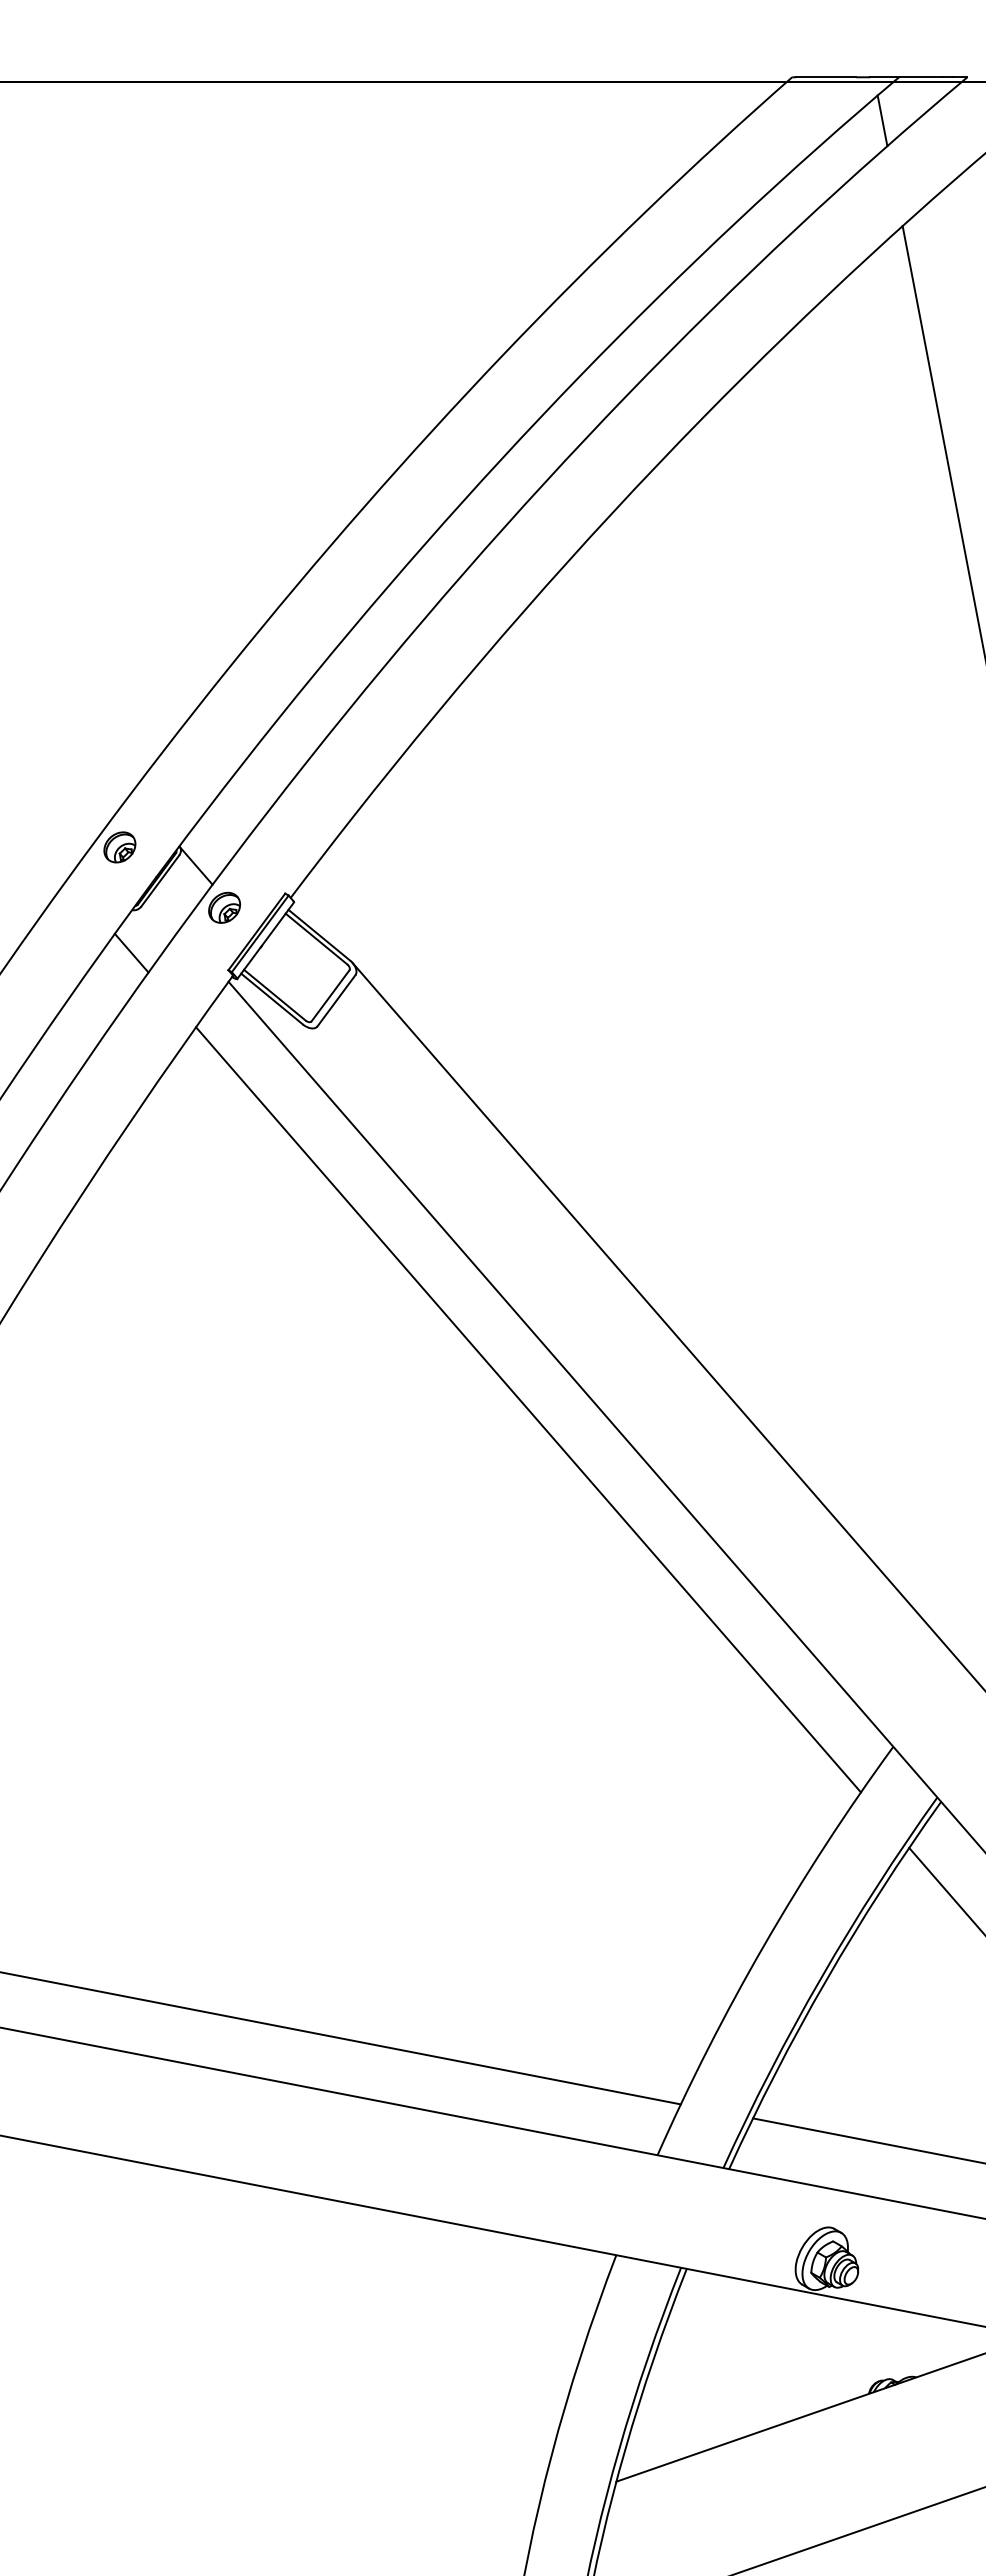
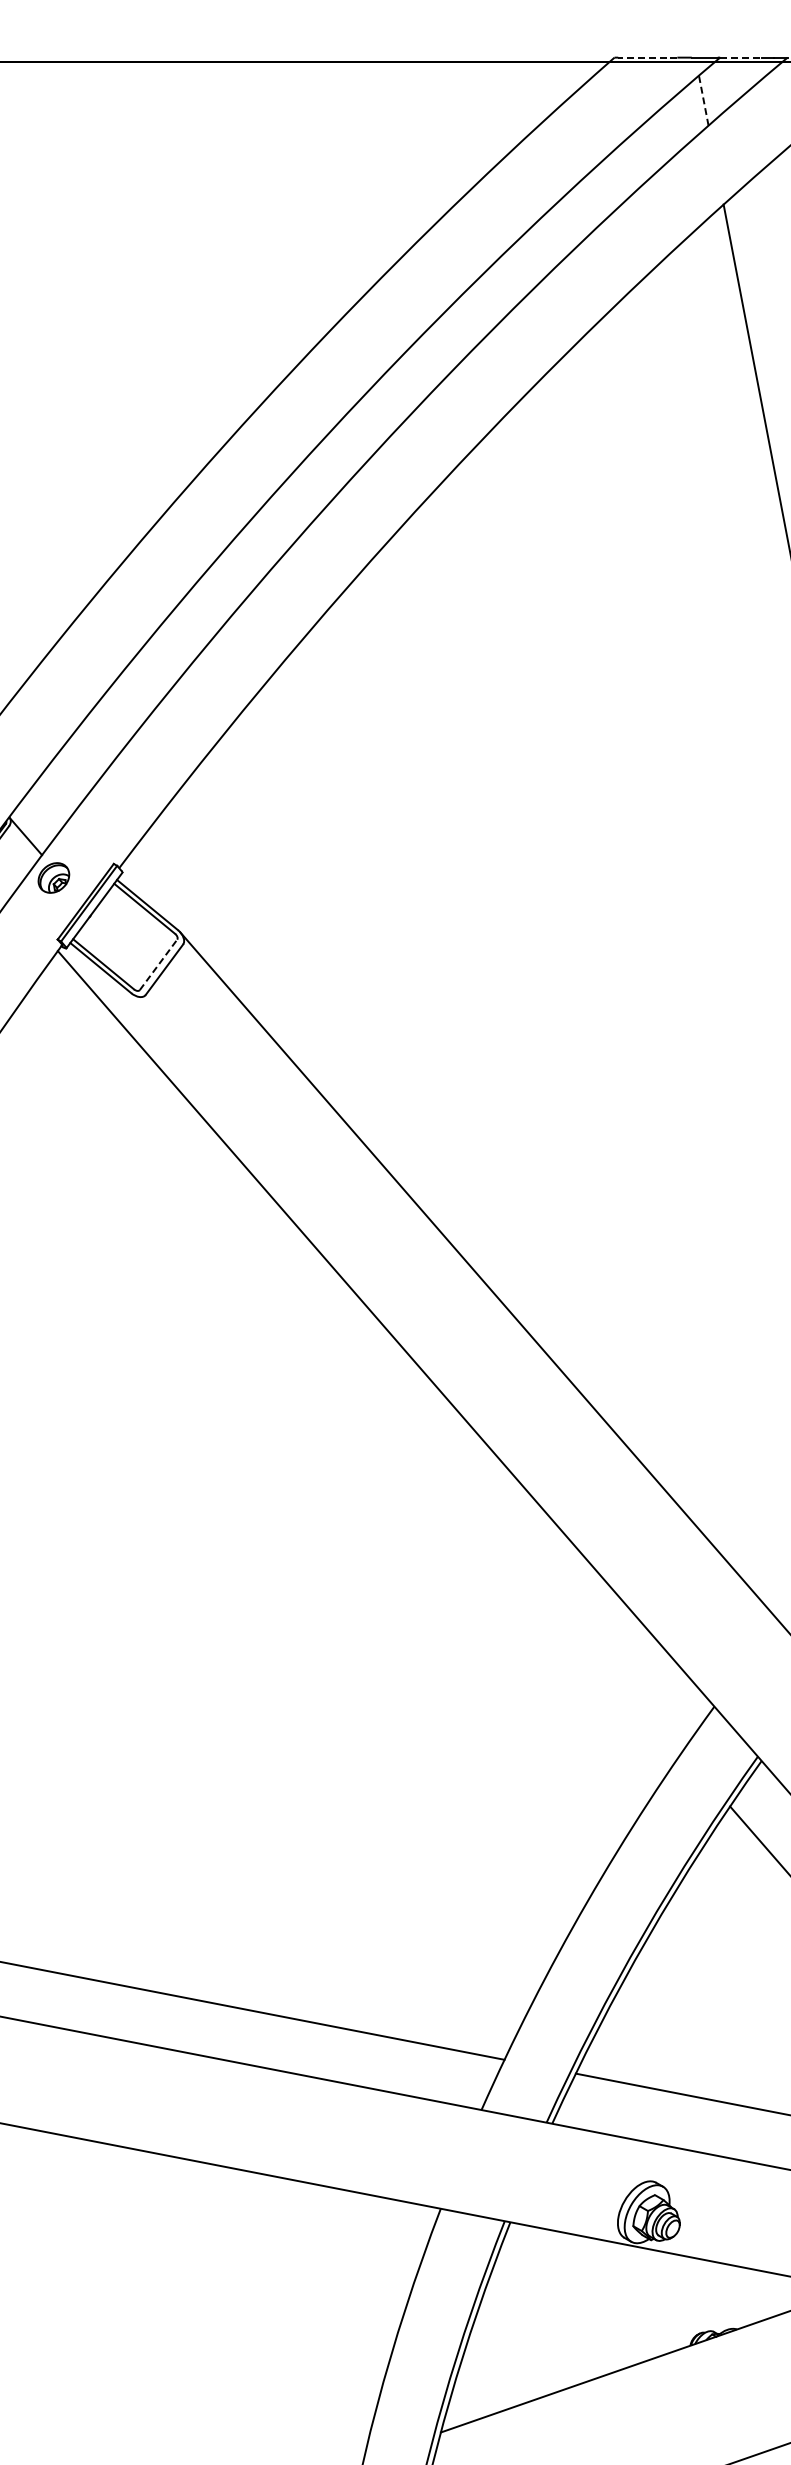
line: (825, 77) -> (647, 57), solid -> dashed
line: (920, 77) -> (741, 57), solid -> dashed
line: (882, 120) -> (703, 100), solid -> dashed
line: (330, 995) -> (158, 964), solid -> dashed
line: (528, 1409) -> (354, 1373), removed

